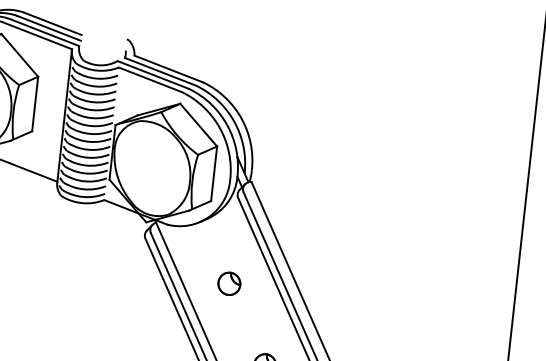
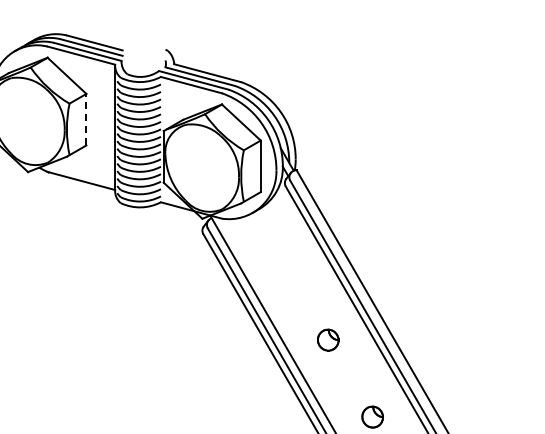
line: (35, 103) -> (86, 119), solid -> dashed
part: (229, 283) -> (286, 267), removed

